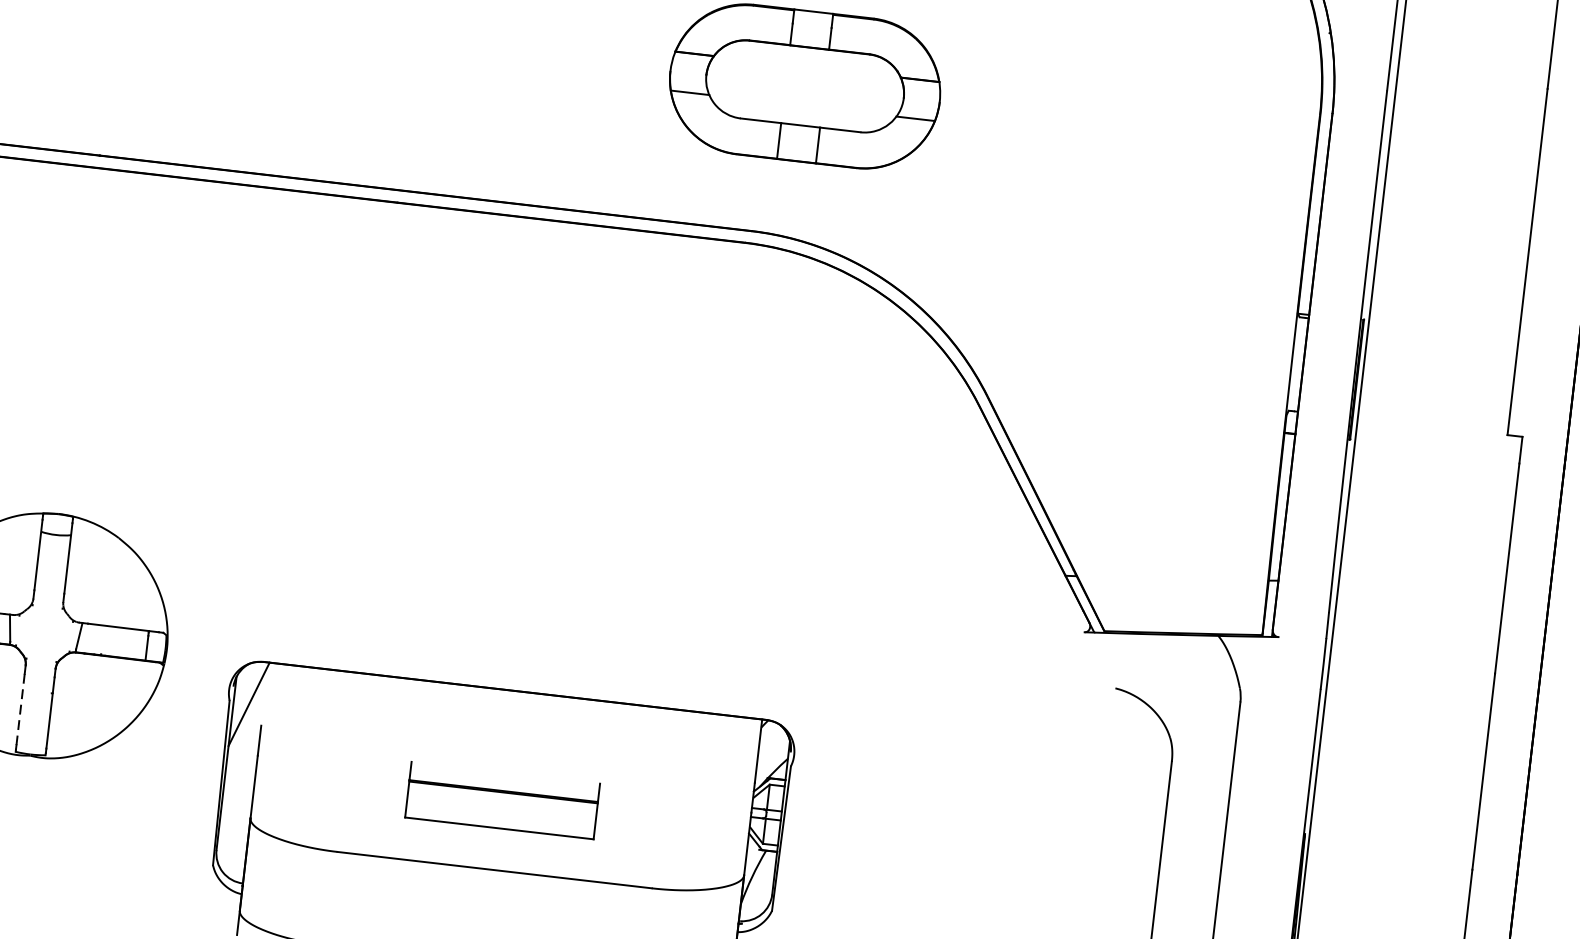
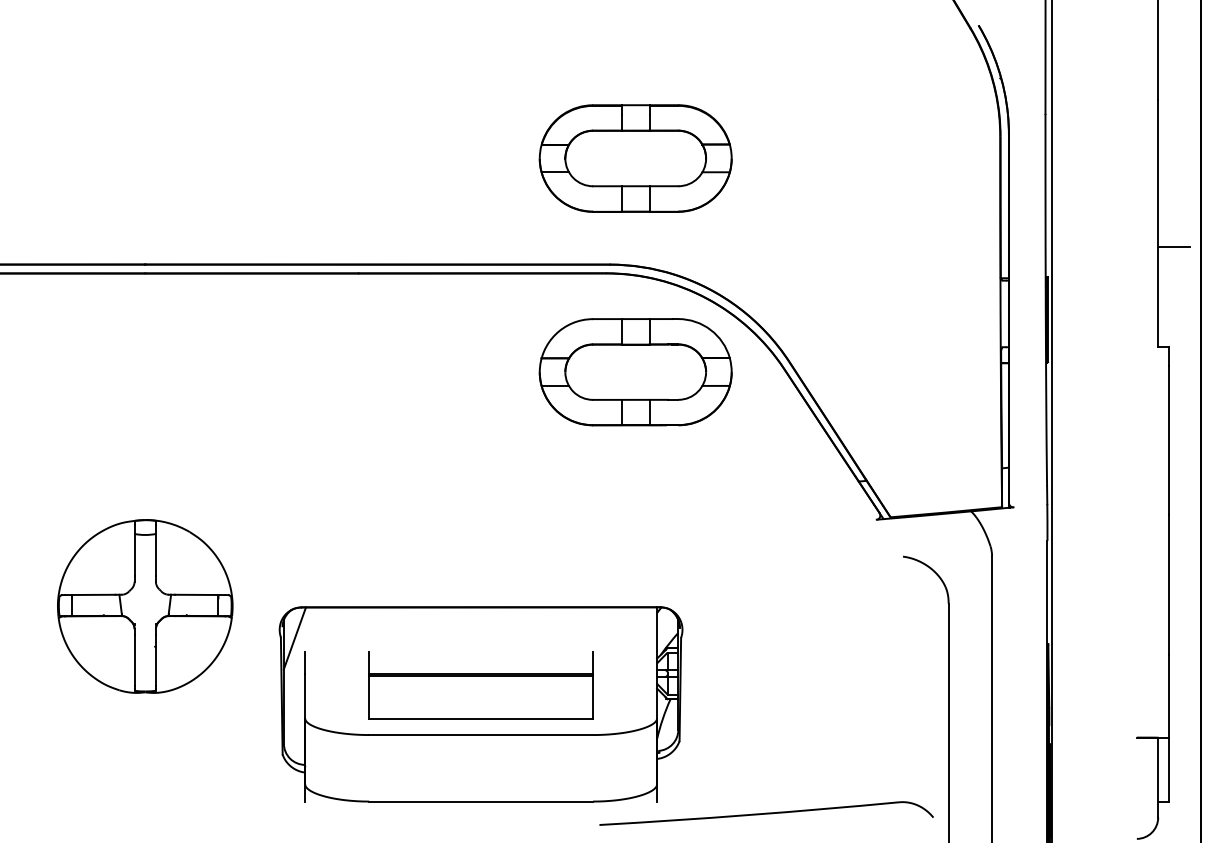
line: (1546, 298) -> (1174, 247), added
part: (770, 386) -> (635, 372), added
line: (20, 710) -> (134, 661), dashed -> solid
part: (501, 800) -> (480, 685), size x1.67

